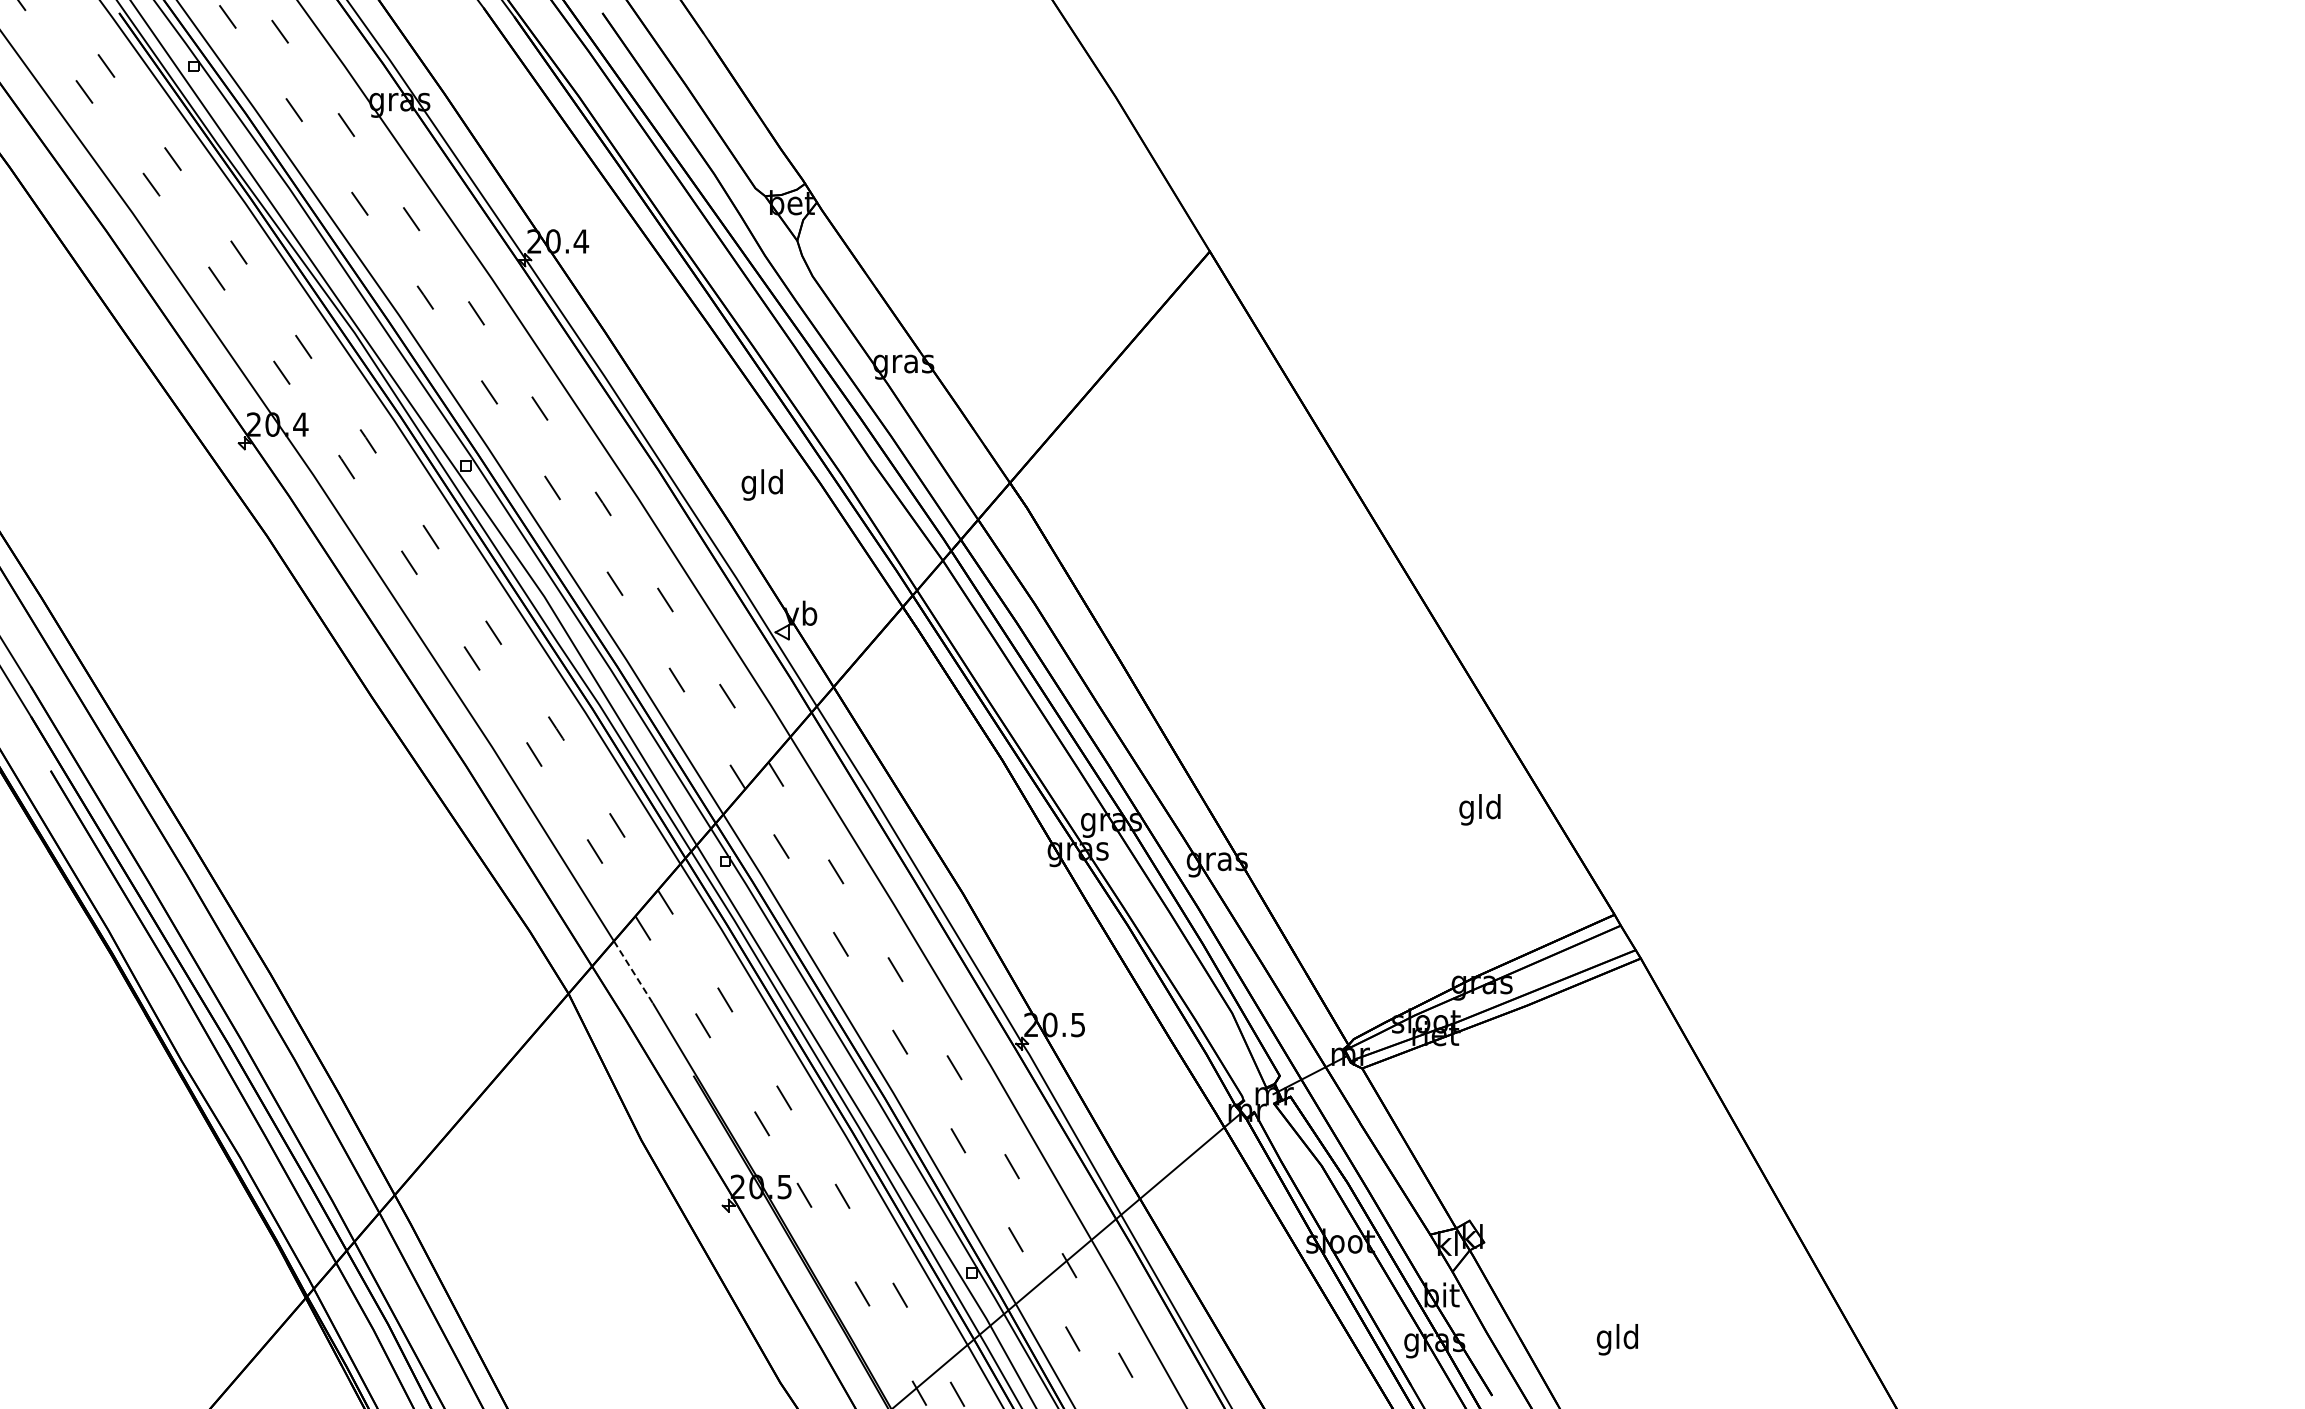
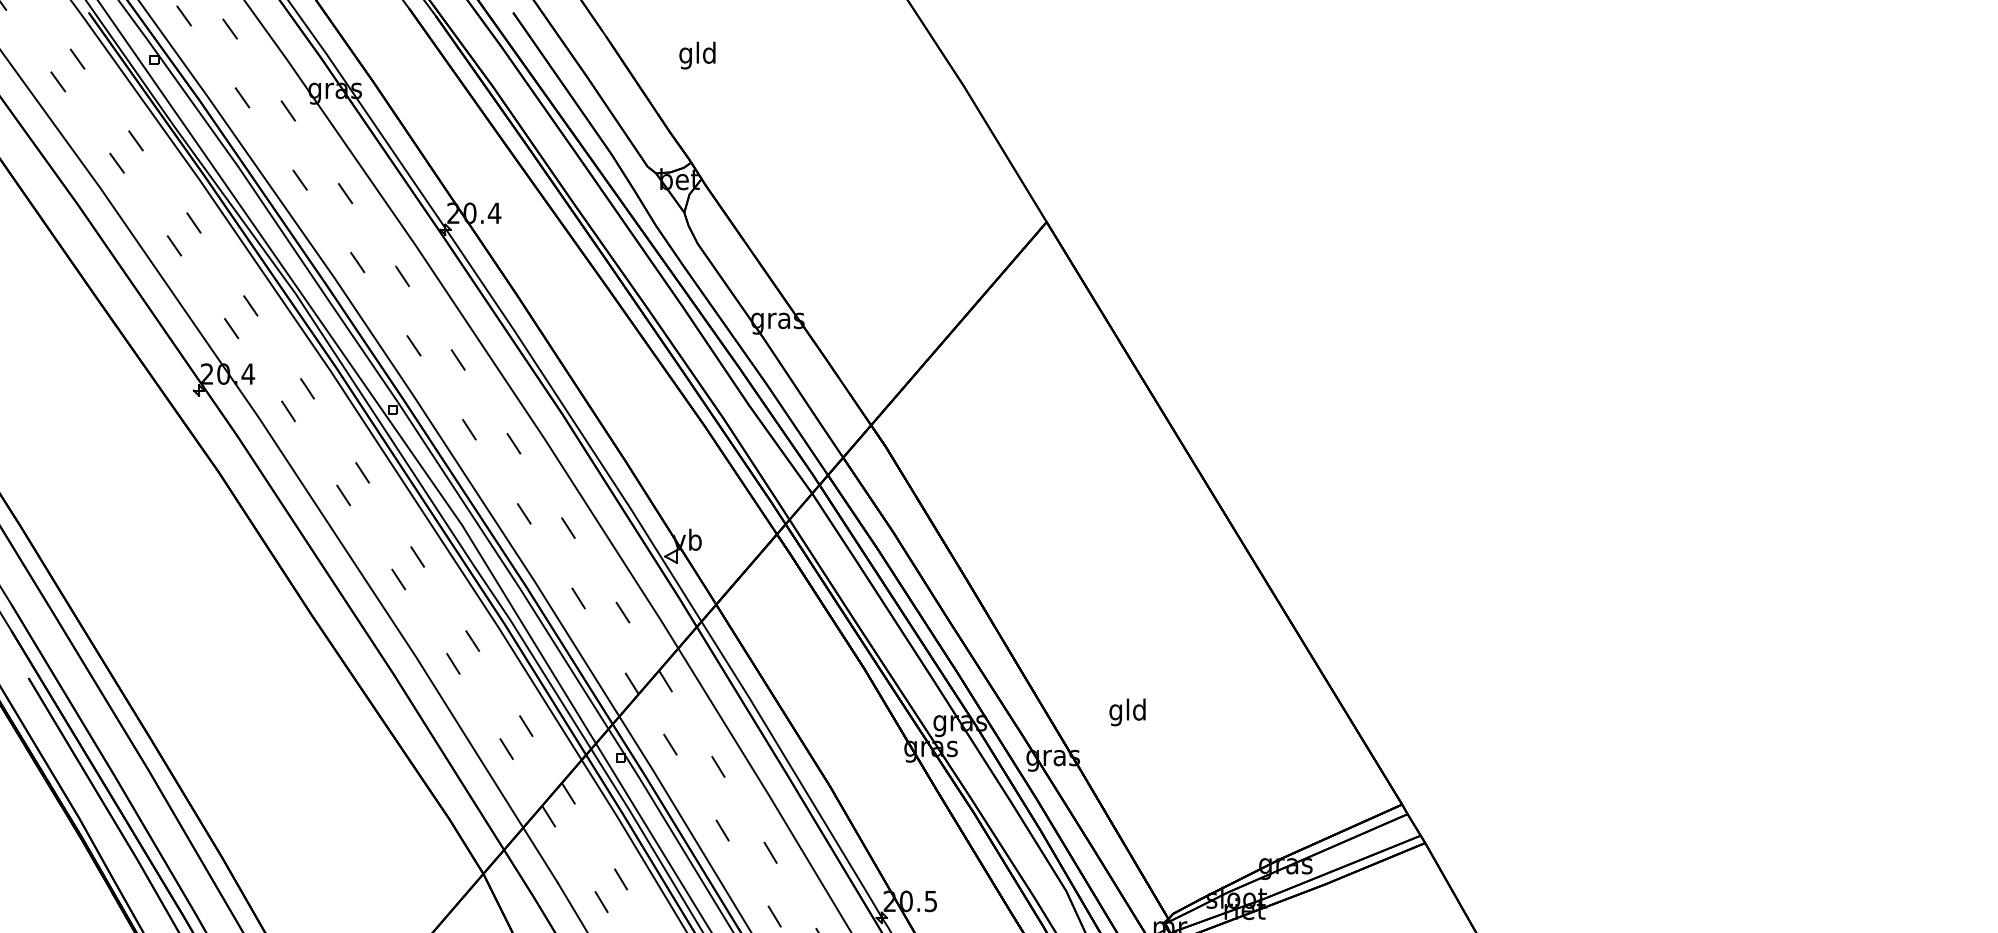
text: (761, 484) -> (696, 55), moved
text: (1479, 809) -> (1127, 712), moved
line: (633, 972) -> (540, 855), dashed -> solid

